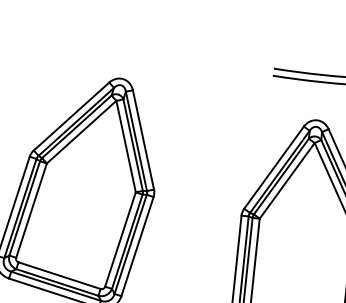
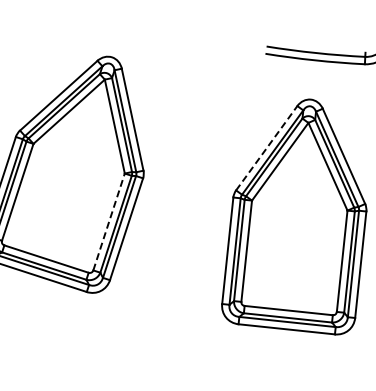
line: (274, 166) -> (267, 147), solid -> dashed
line: (120, 240) -> (109, 222), solid -> dashed

